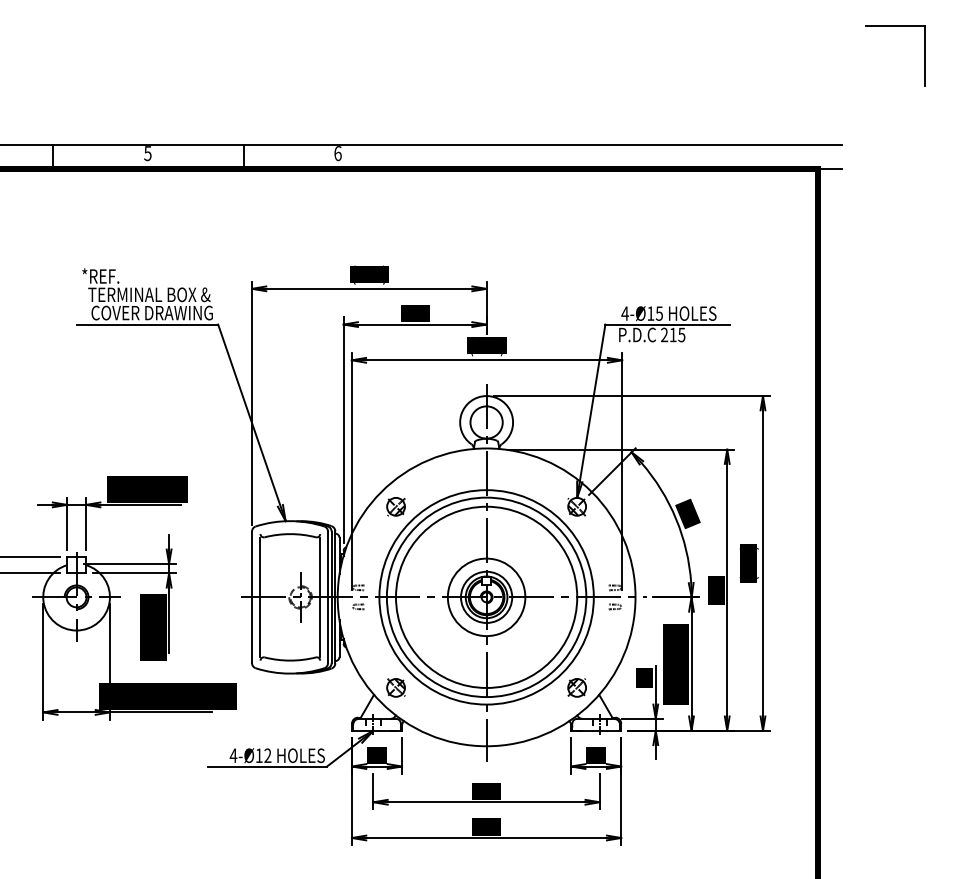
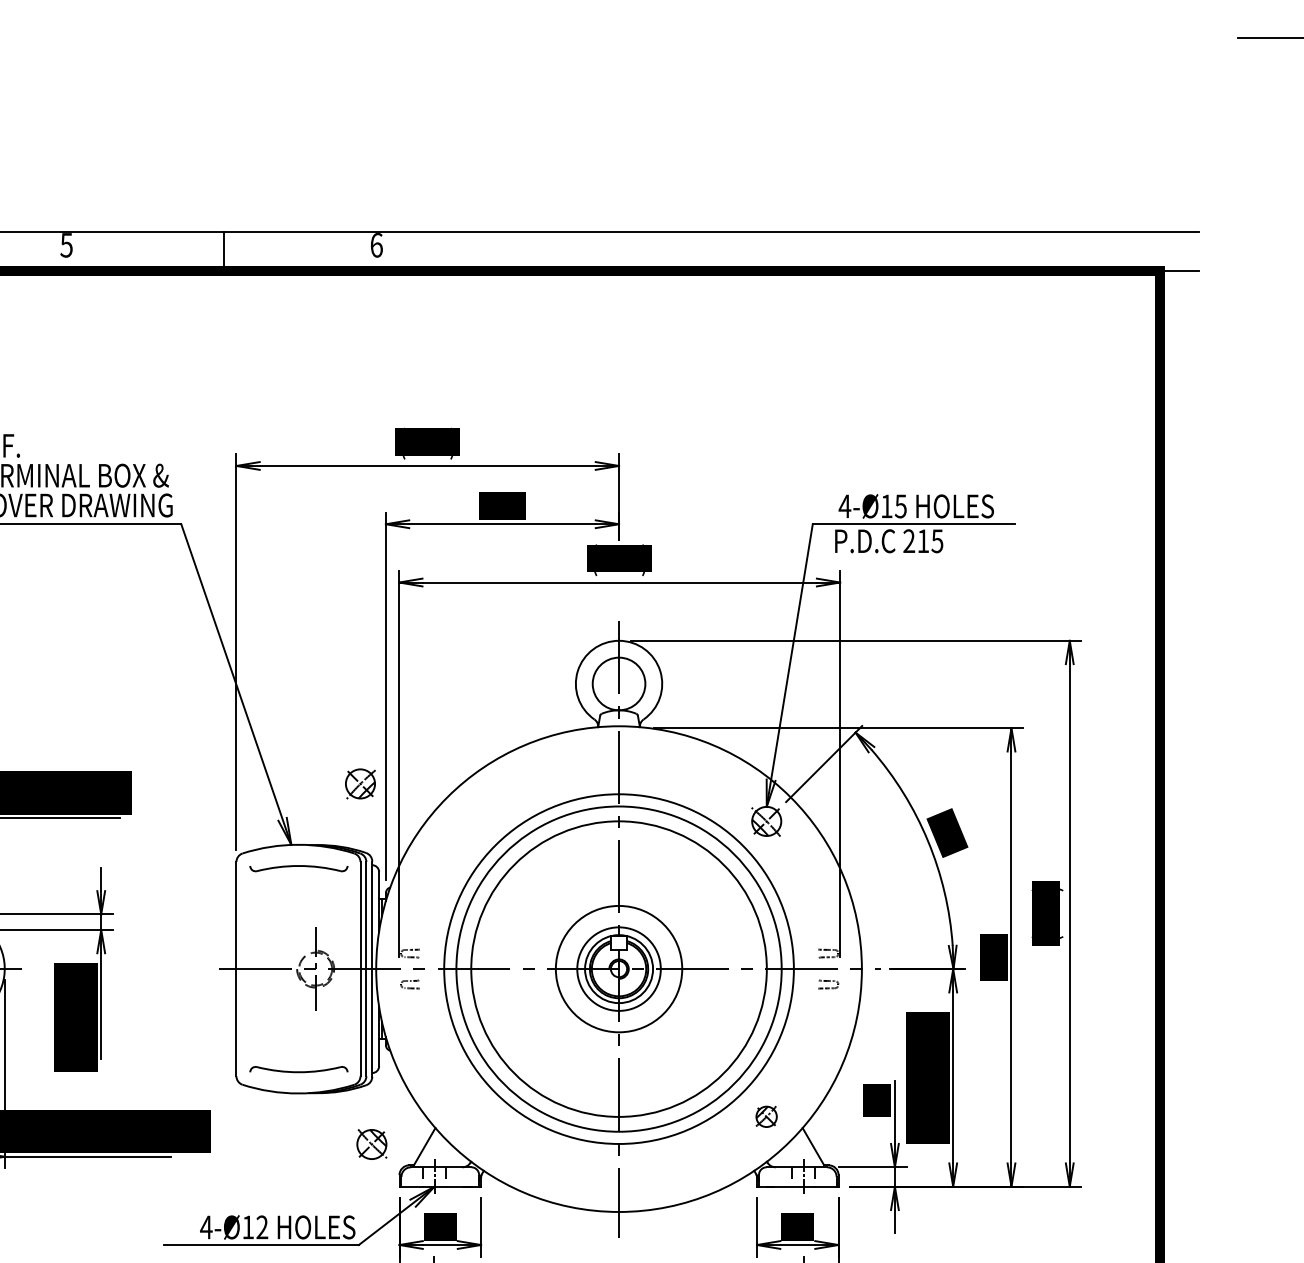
part: (395, 506) -> (359, 783), moved
line: (260, 597) -> (250, 969), removed
line: (320, 597) -> (348, 969), removed
part: (395, 687) -> (370, 1143), moved
part: (576, 687) -> (765, 1116), size x0.7

